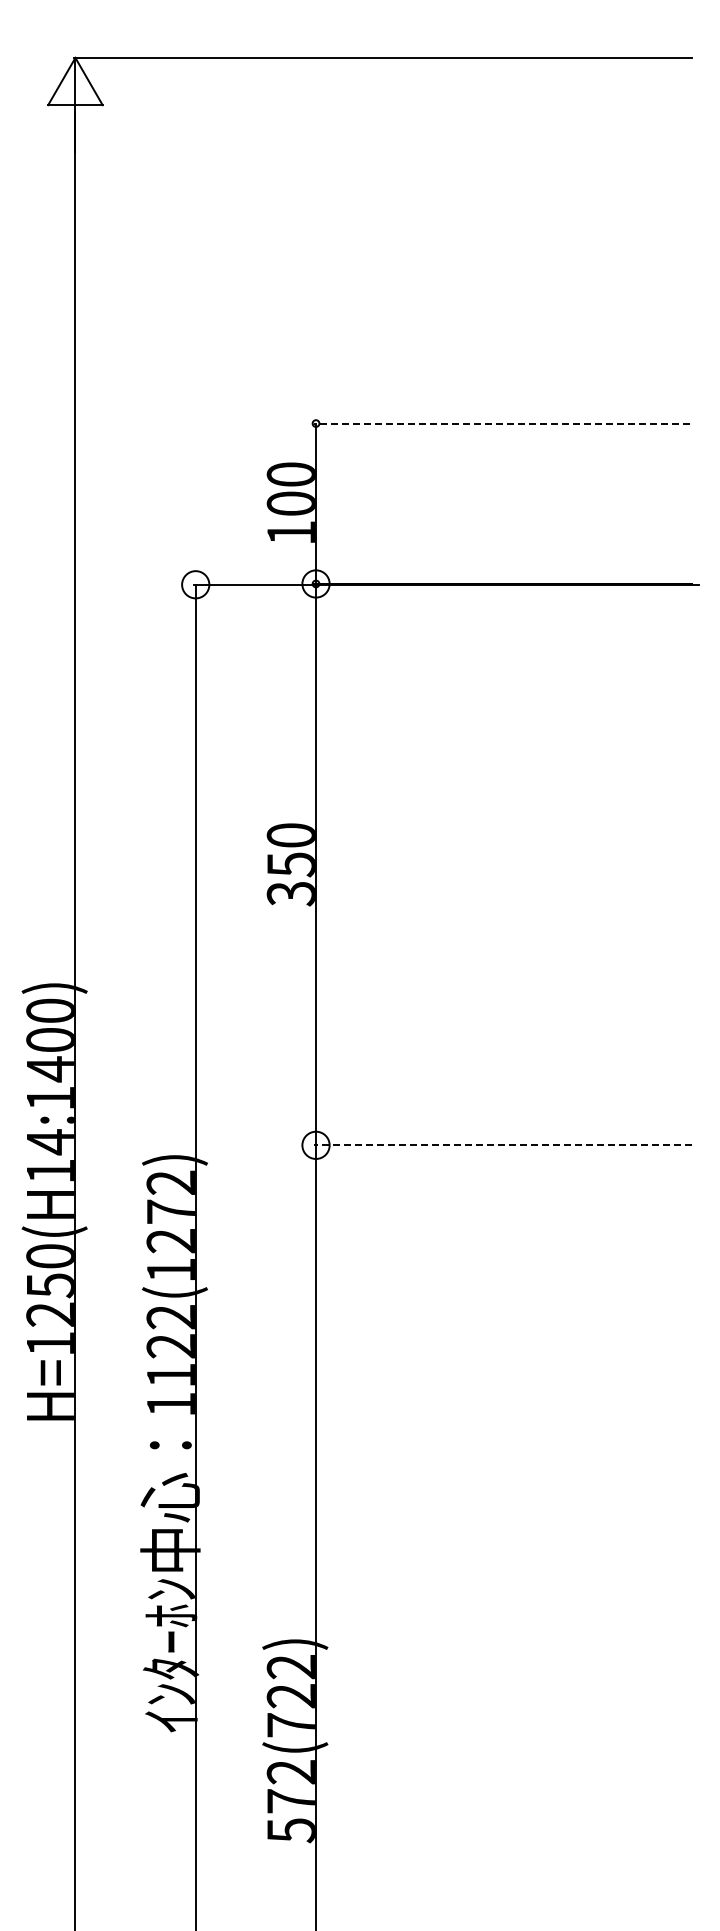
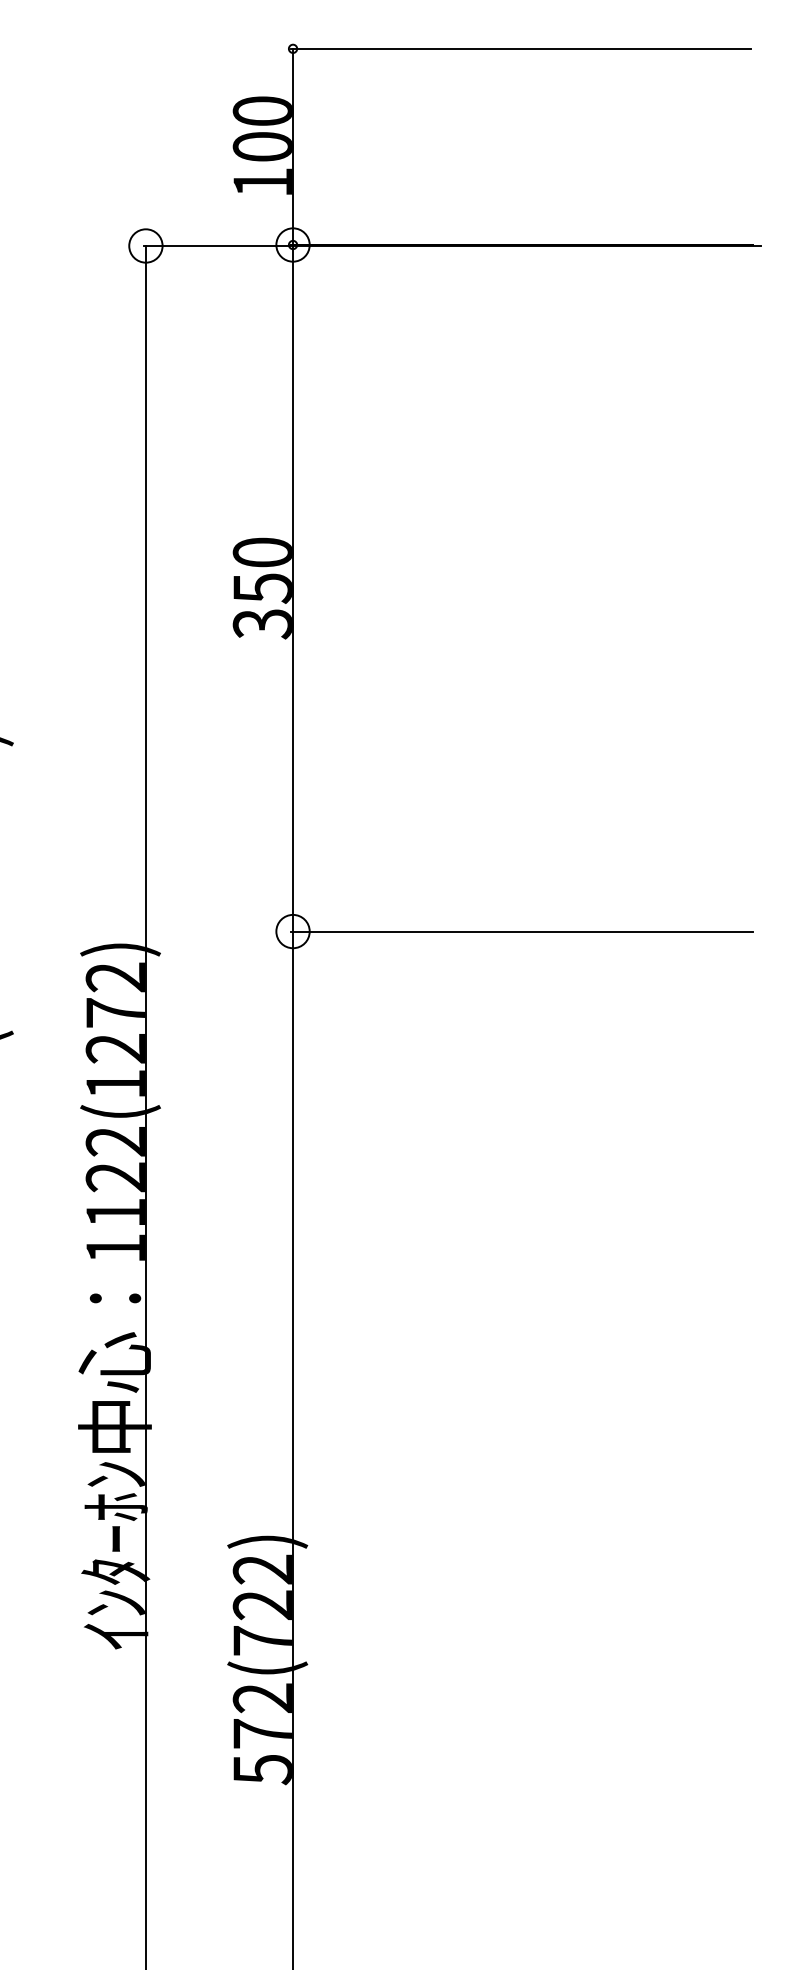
line: (502, 423) -> (521, 48), dashed -> solid
line: (503, 1145) -> (522, 931), dashed -> solid

